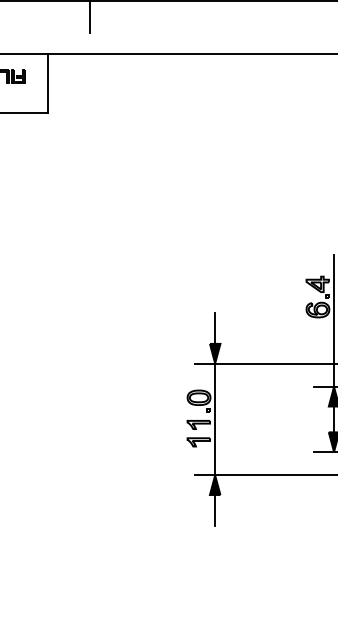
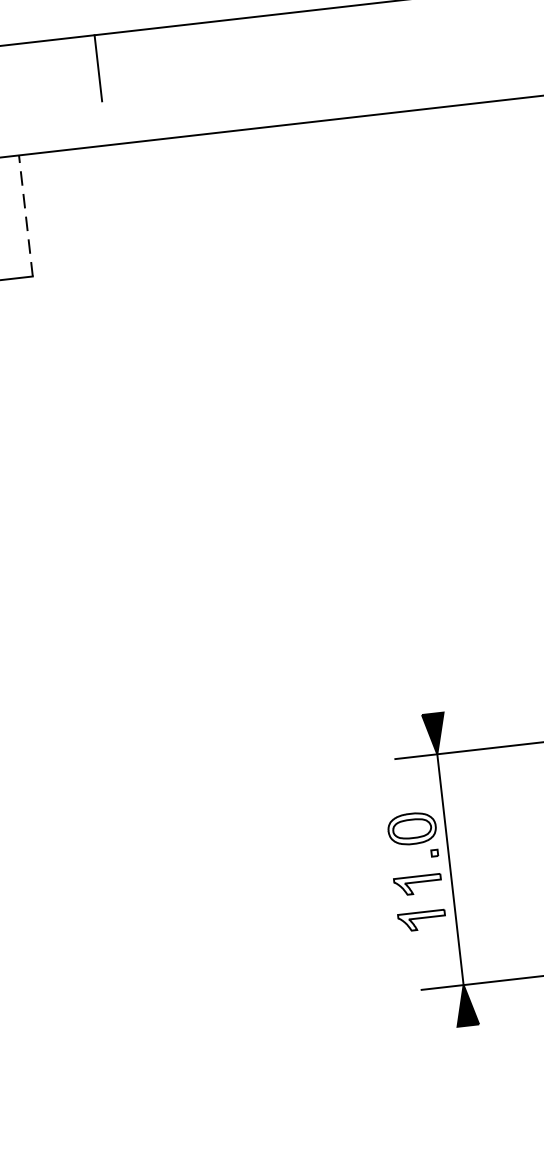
line: (47, 83) -> (25, 215), solid -> dashed
line: (215, 327) -> (429, 679), removed
line: (215, 510) -> (472, 1057), removed

